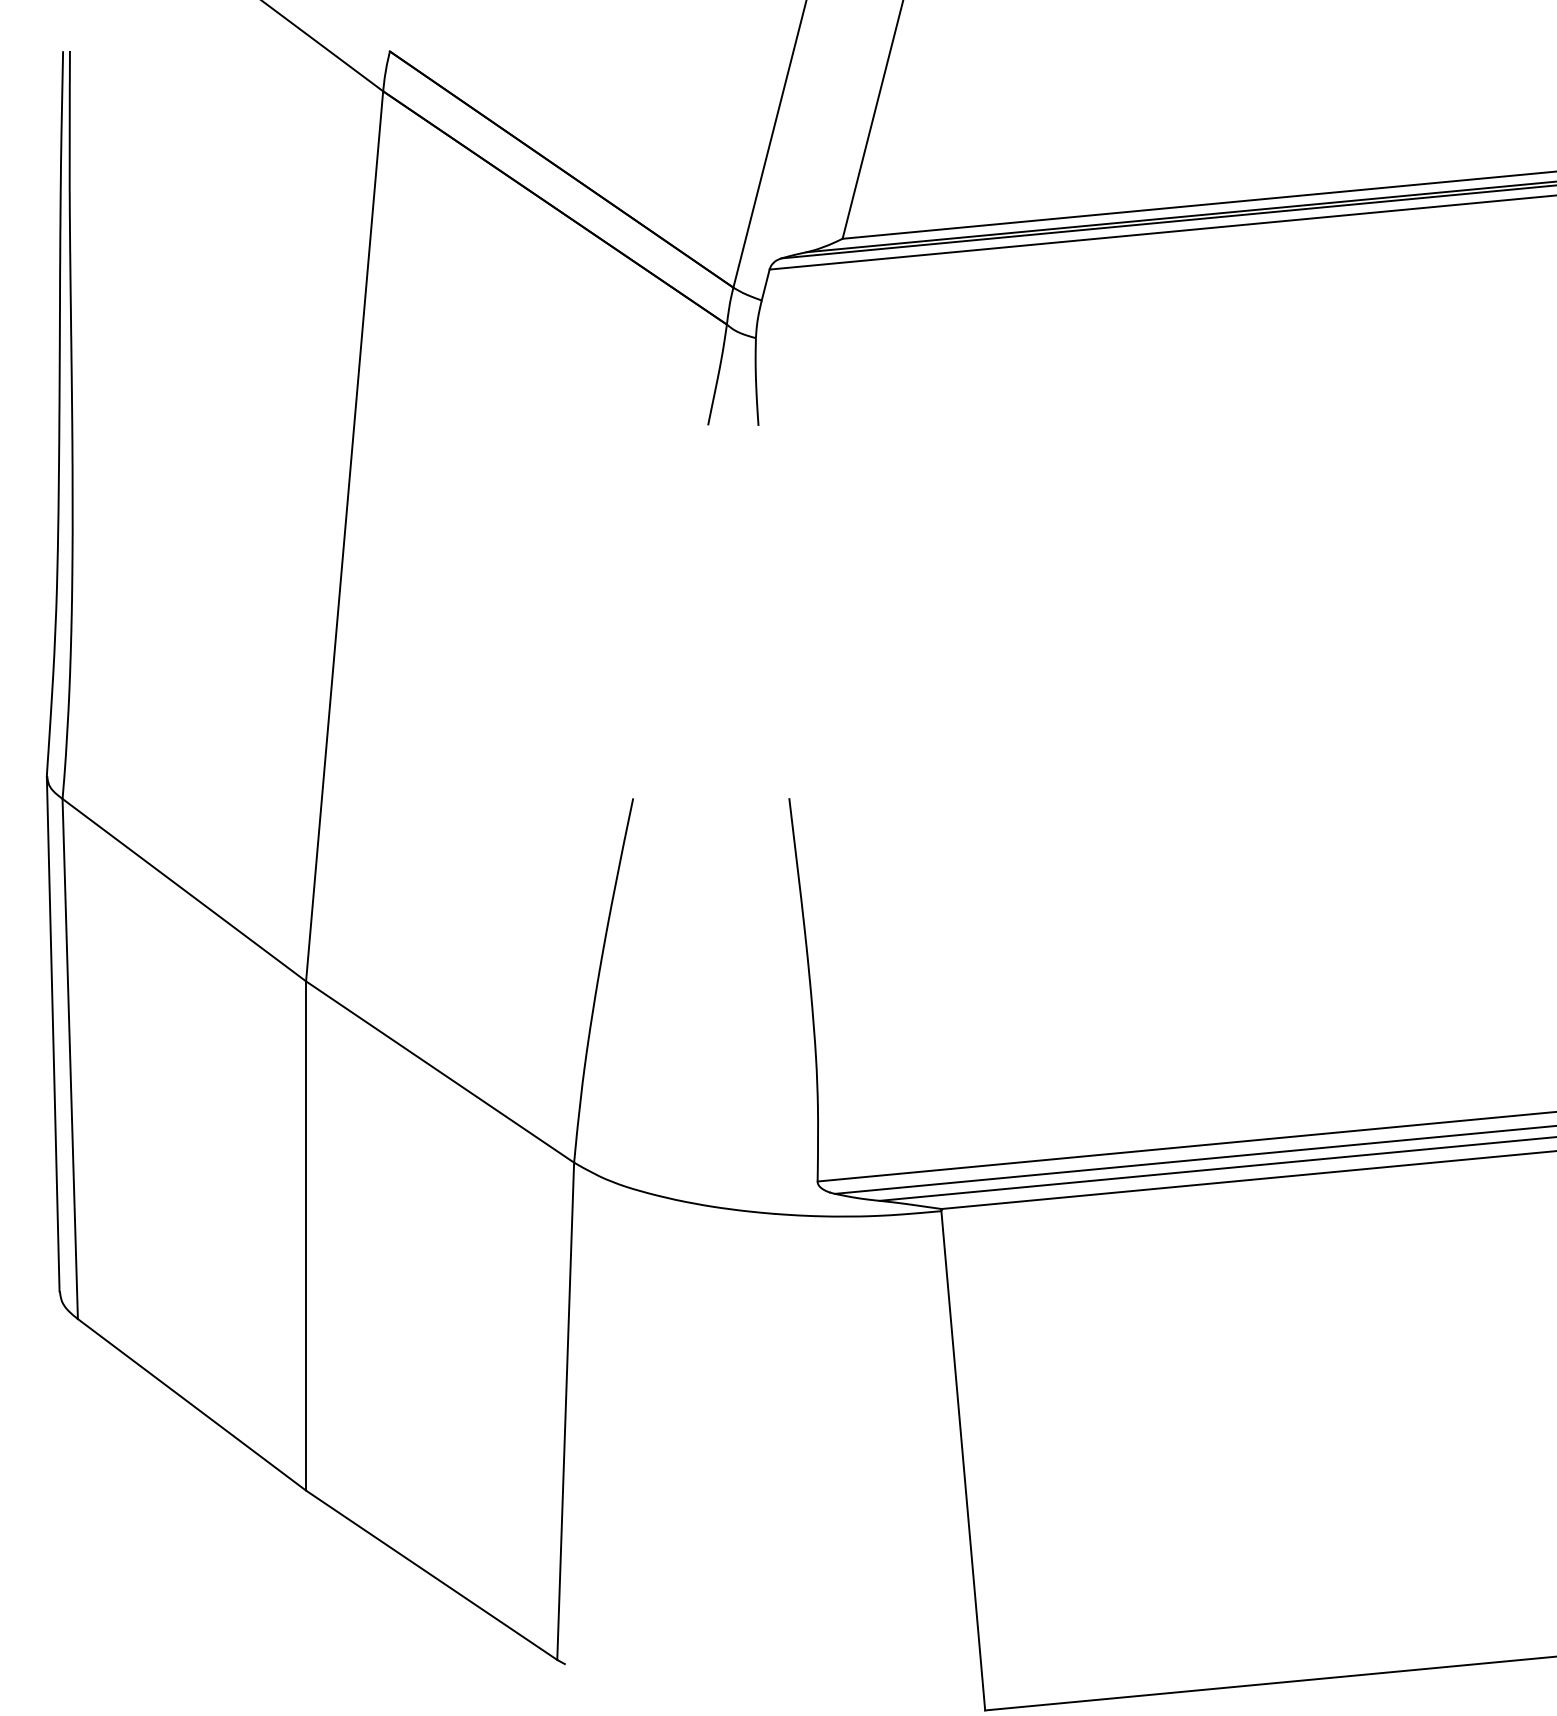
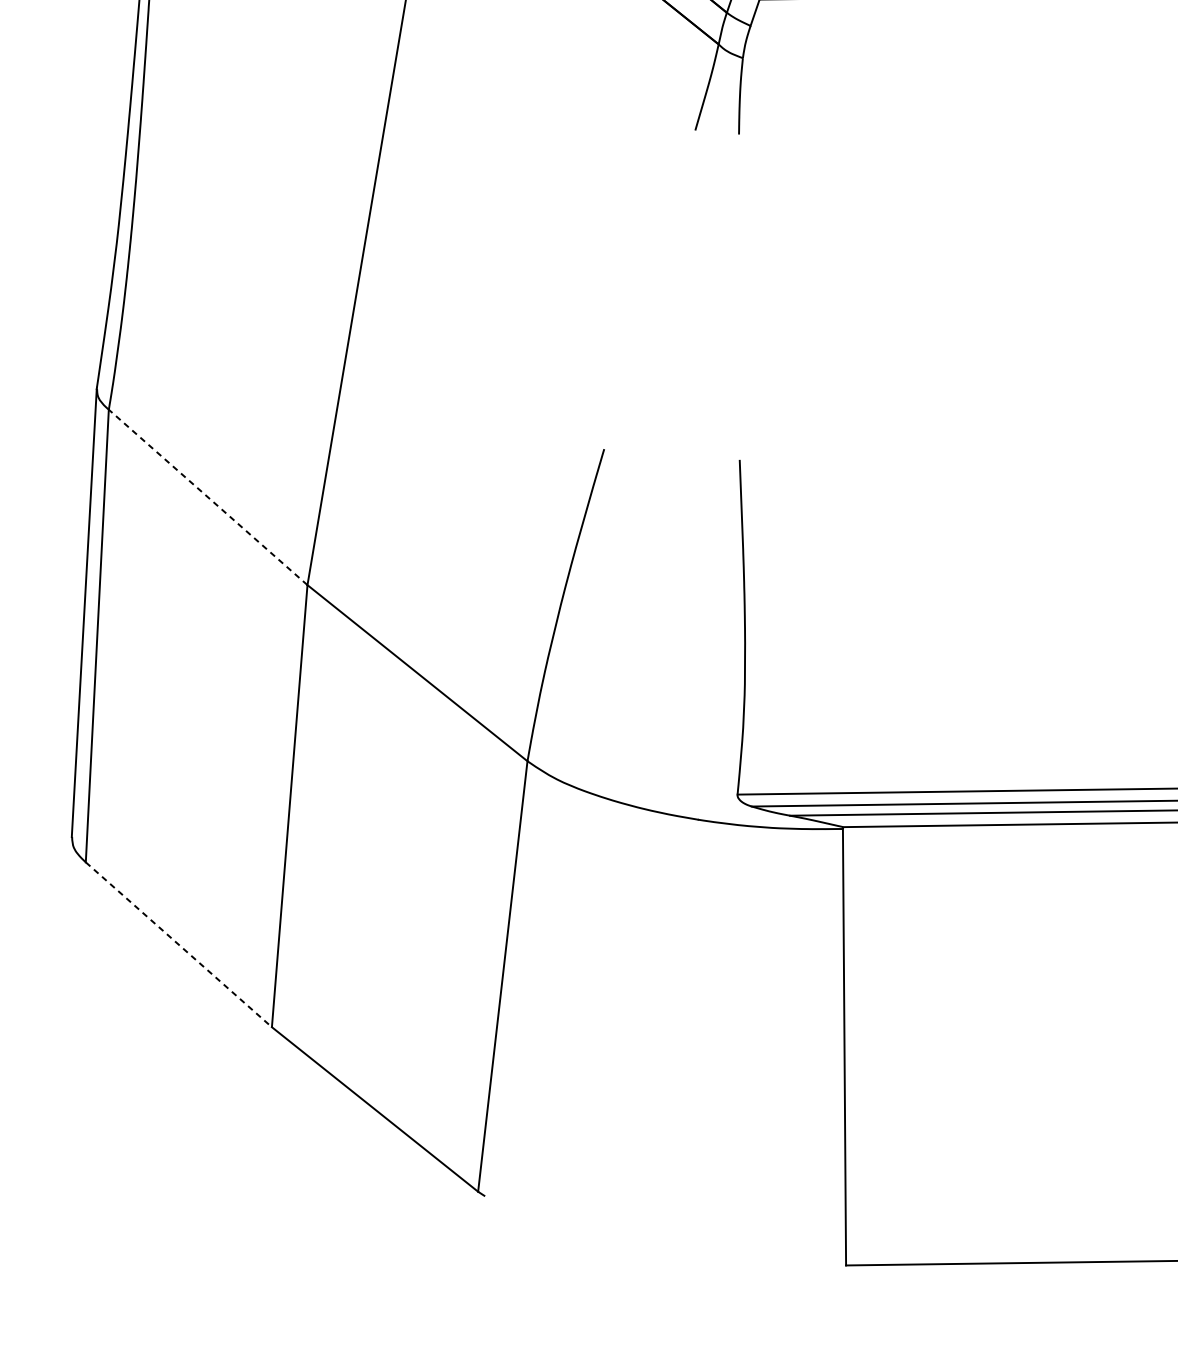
line: (183, 889) -> (207, 496), solid -> dashed
line: (192, 1404) -> (179, 944), solid -> dashed

